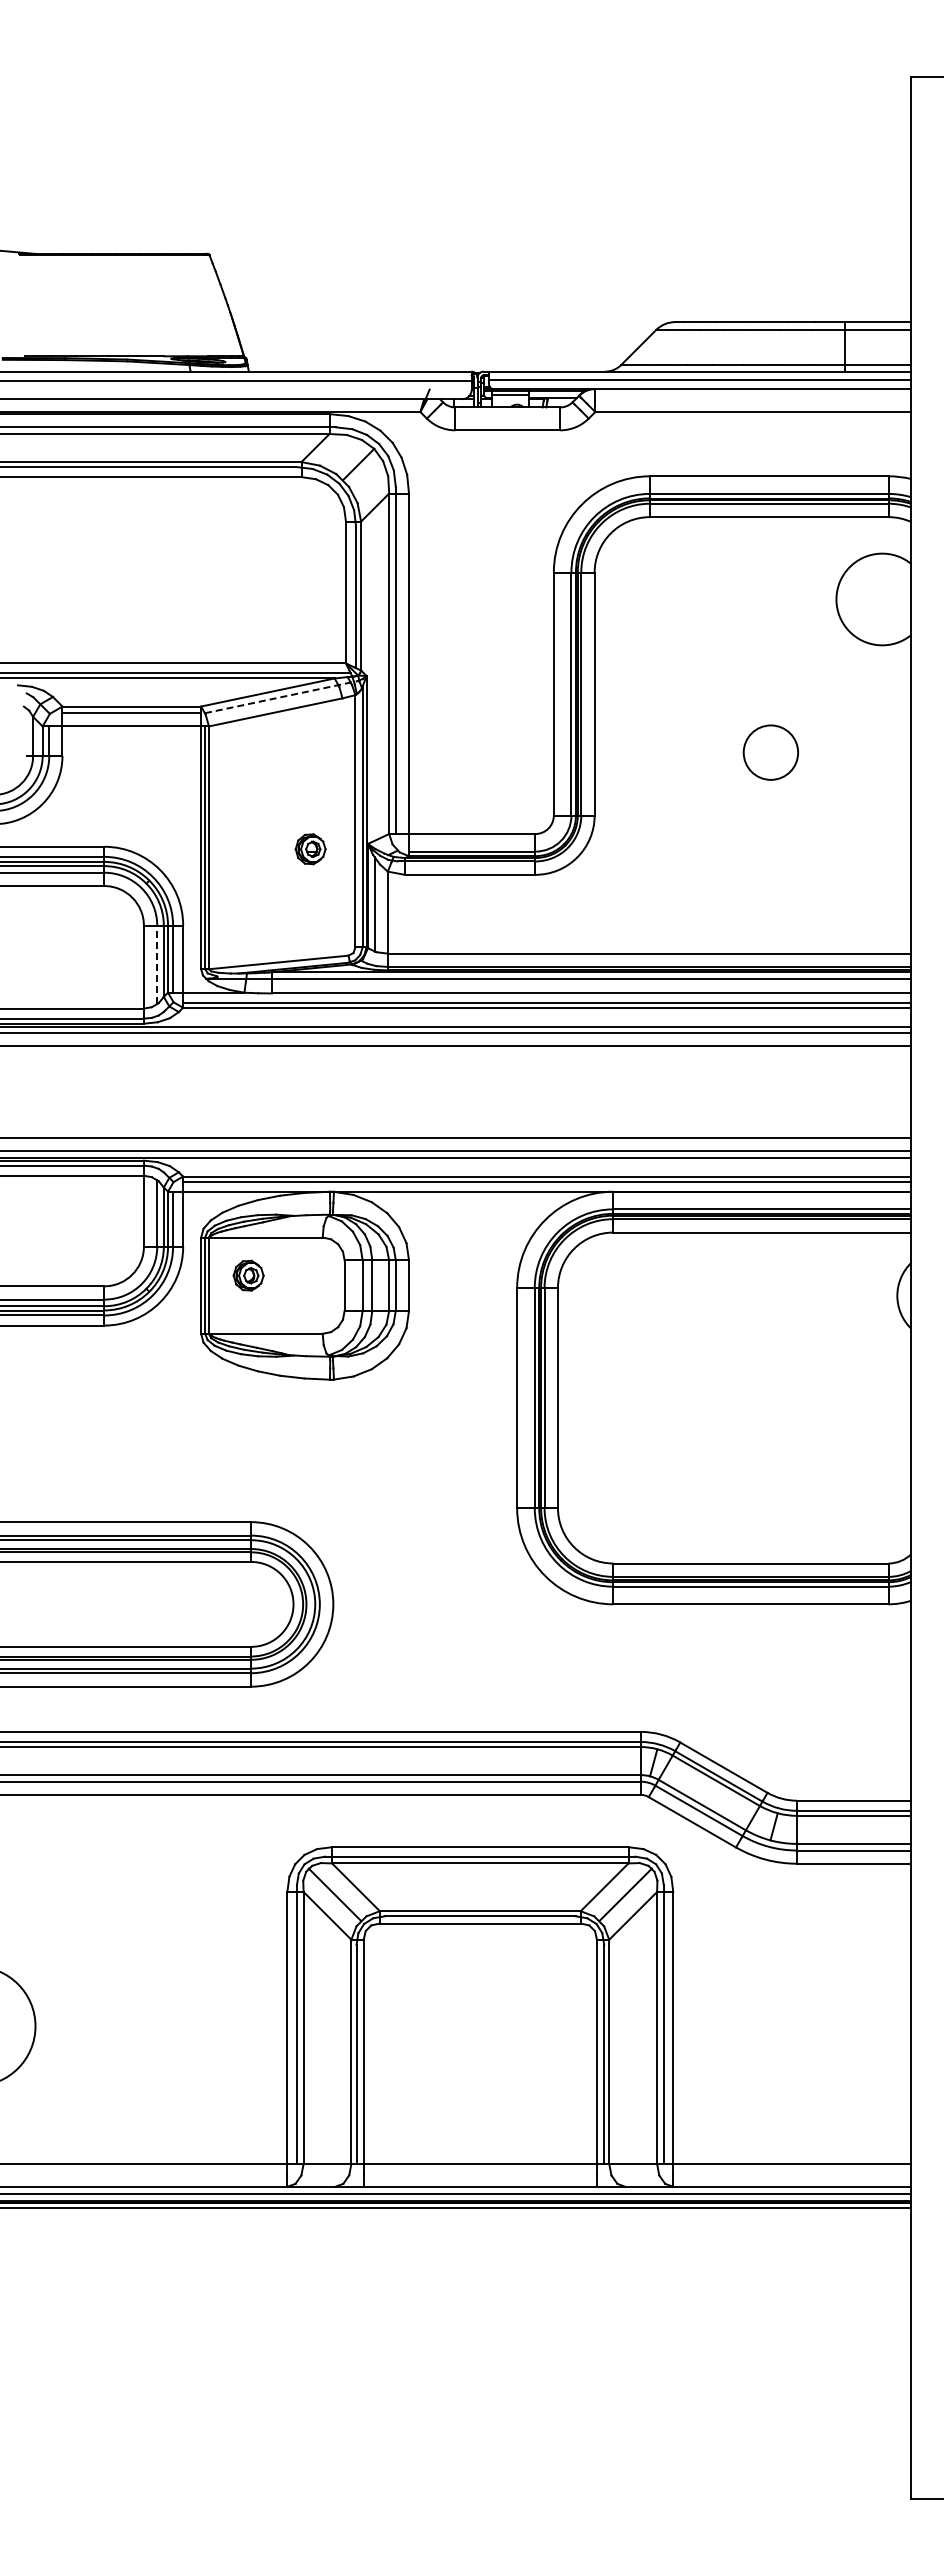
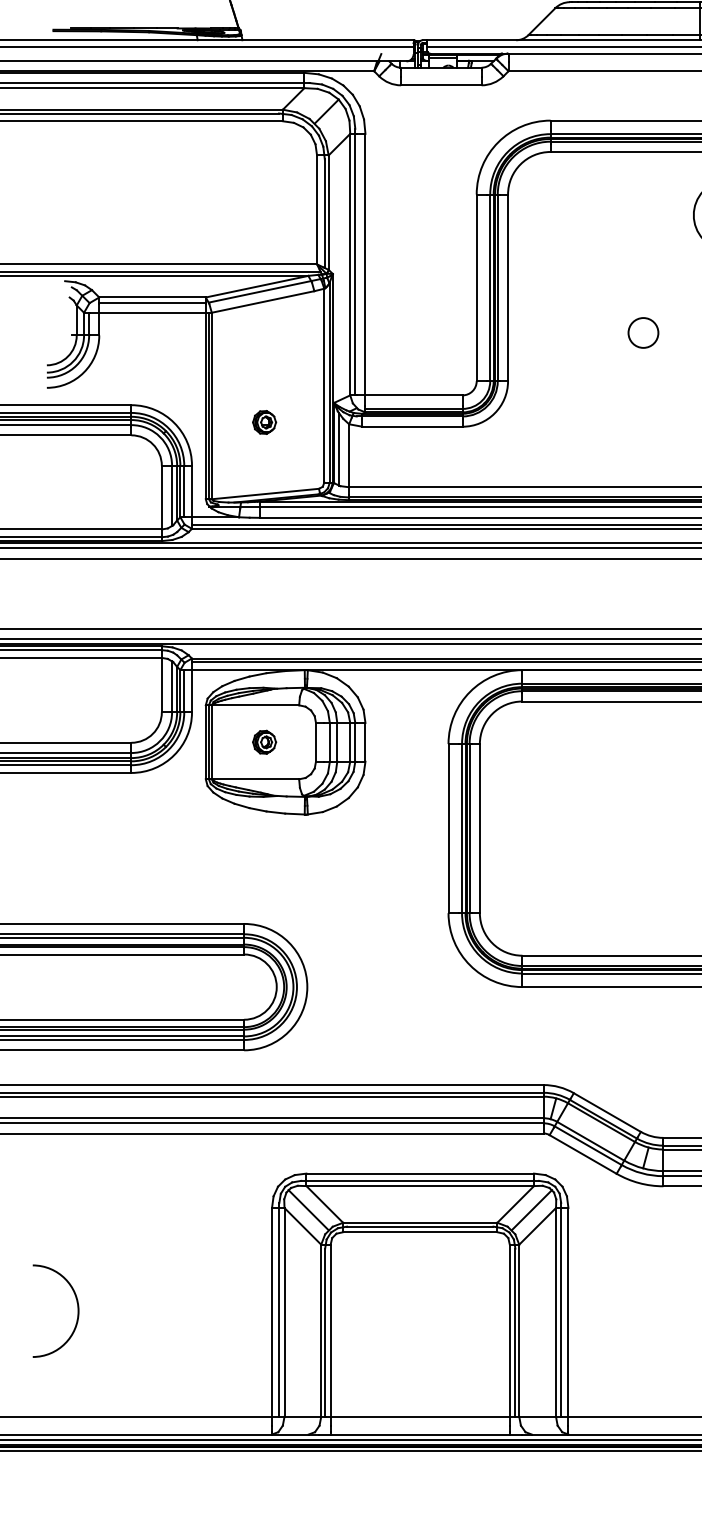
line: (282, 697) -> (268, 290), dashed -> solid
circle: (770, 752) -> (643, 332), size x0.71
part: (310, 849) -> (264, 422), moved
line: (157, 964) -> (172, 495), dashed -> solid
part: (248, 1275) -> (264, 742), moved

